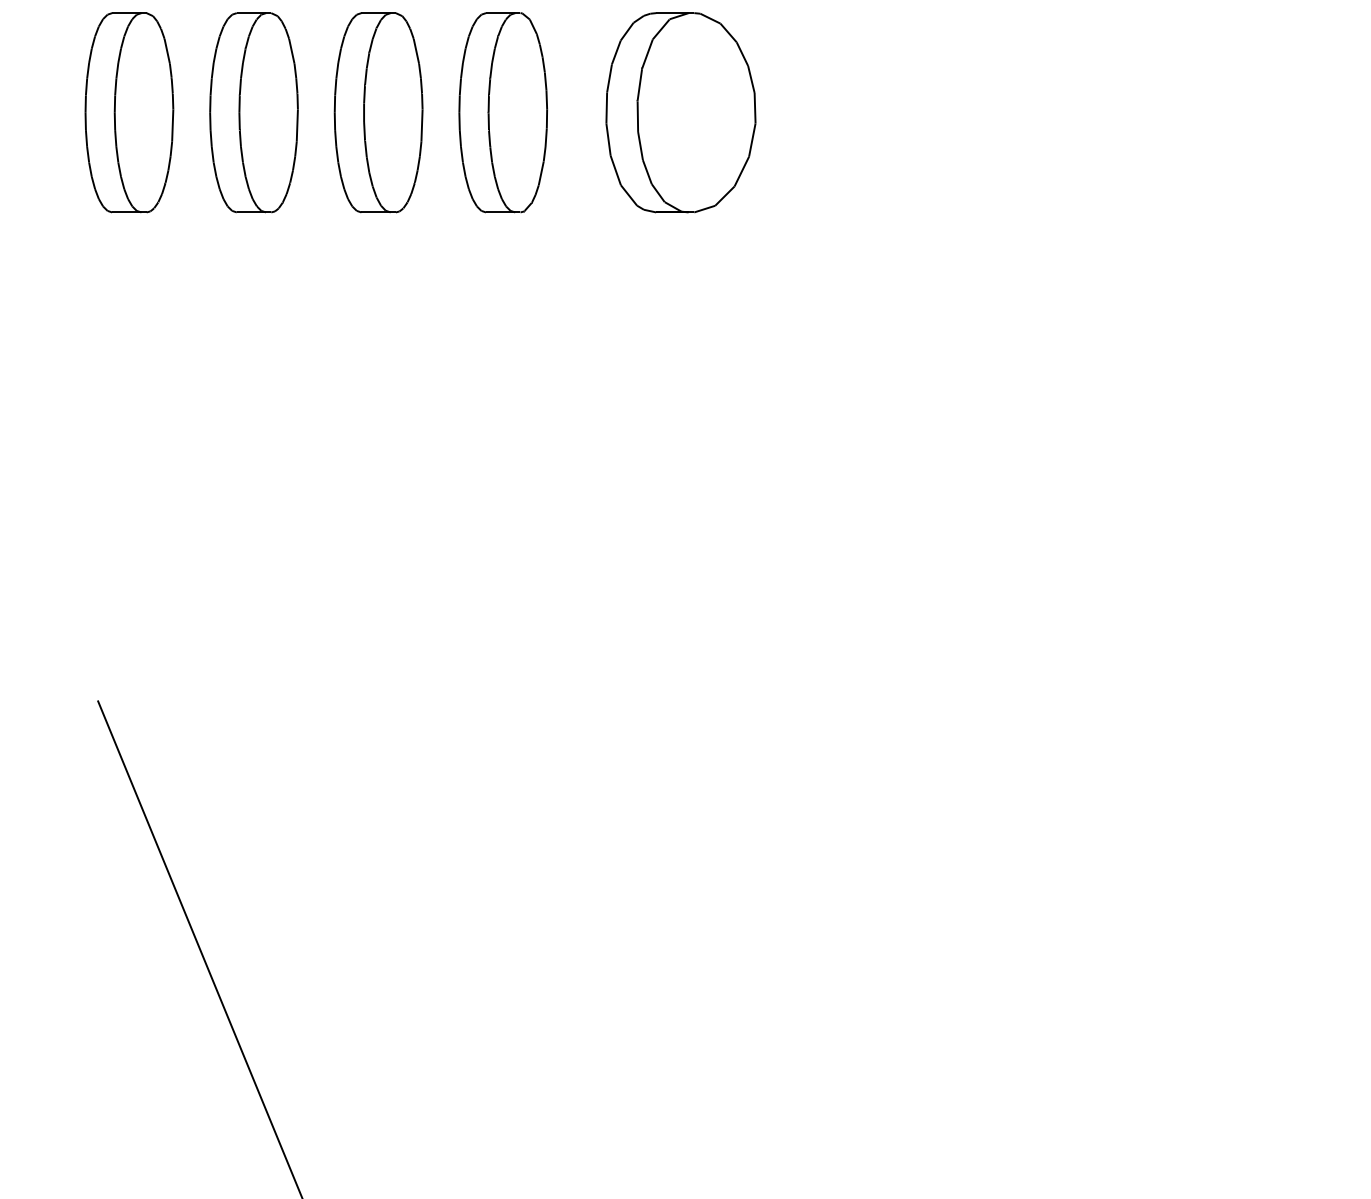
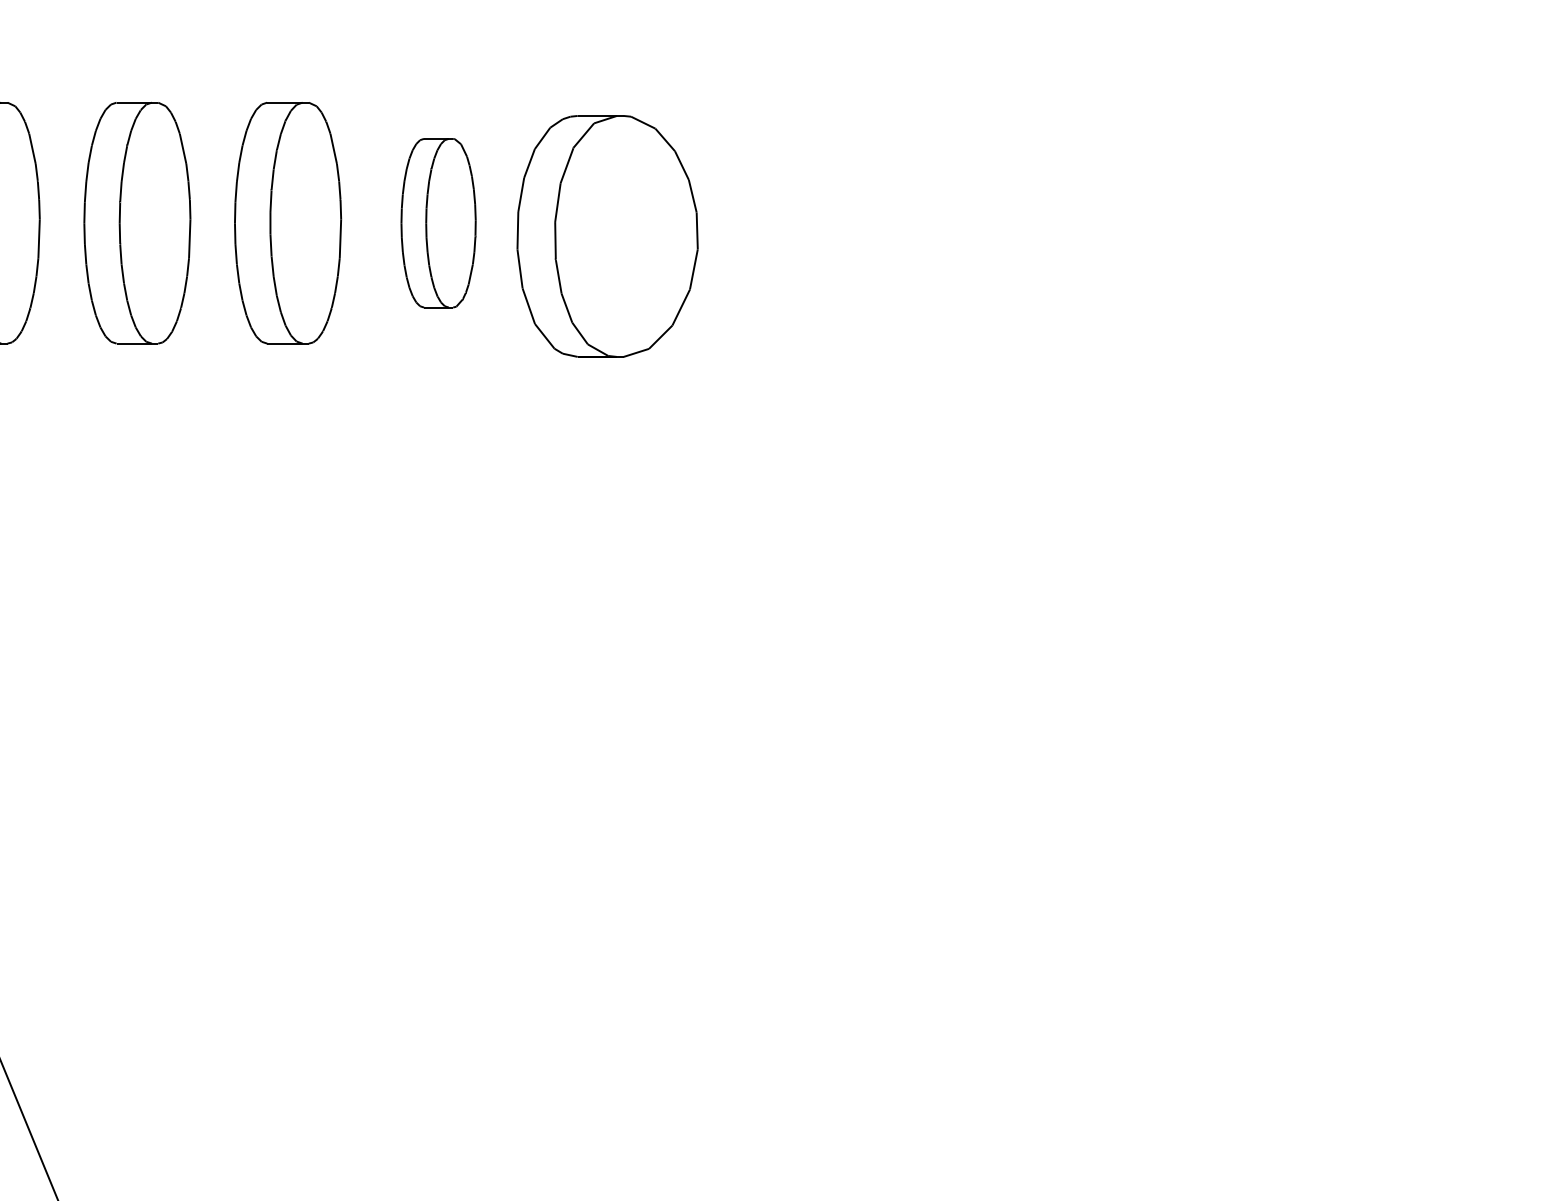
part: (502, 112) -> (437, 222), size x0.7
part: (680, 112) -> (607, 236), moved

